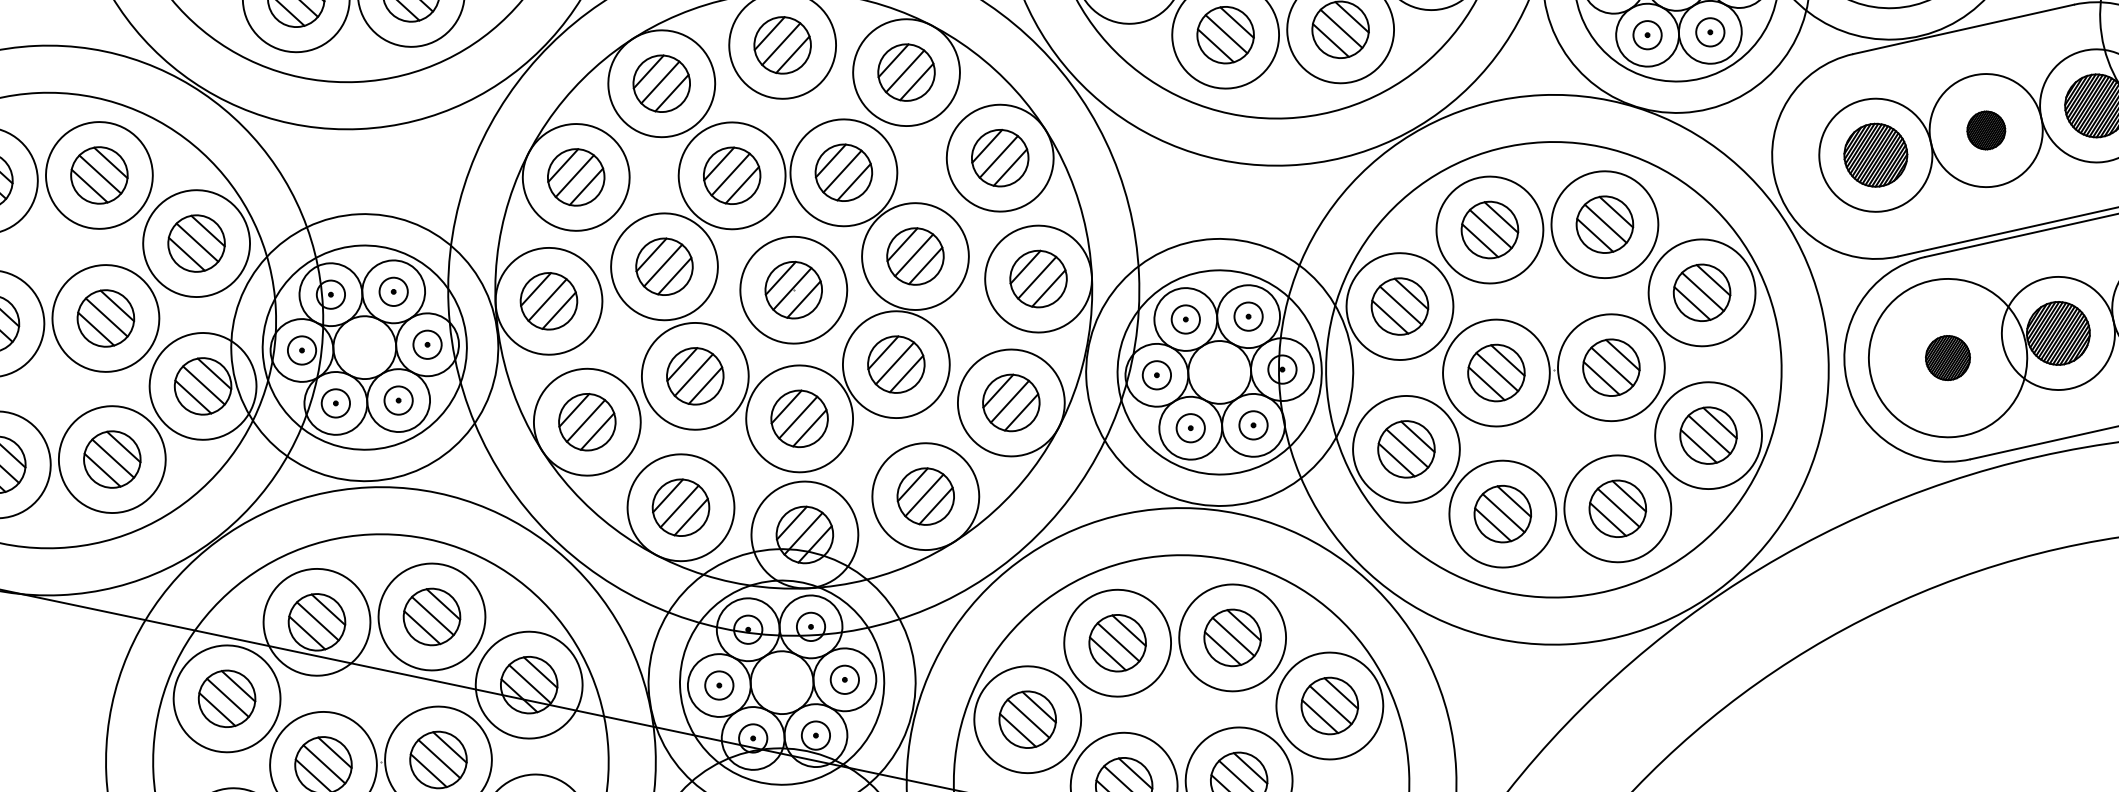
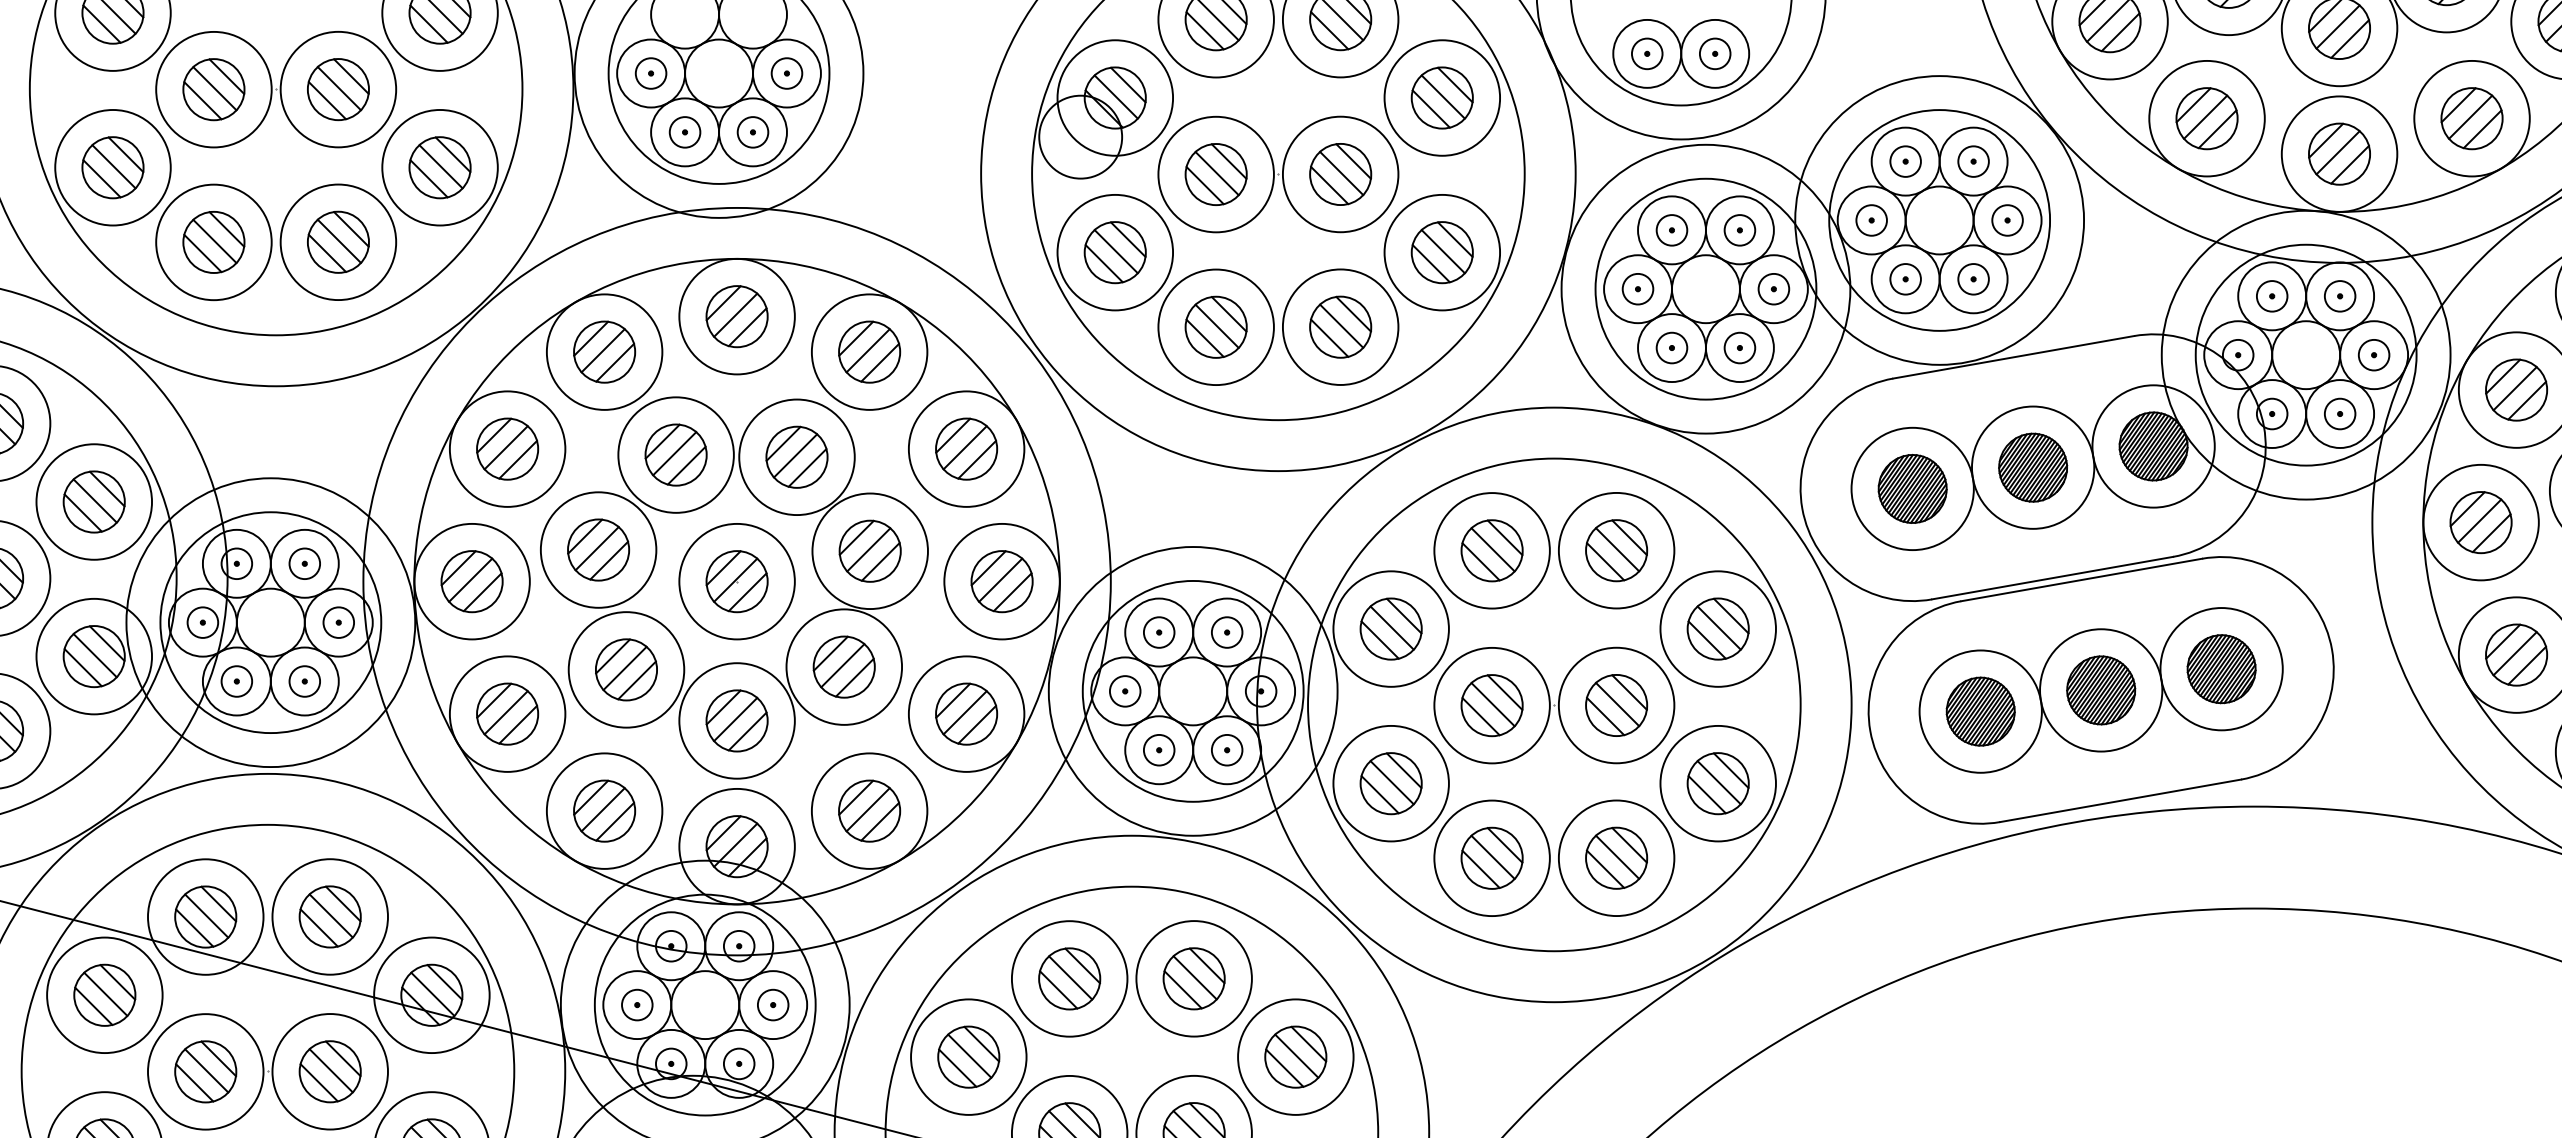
part: (1986, 130) -> (2033, 467), size x1.67
circle: (1947, 357) -> (1980, 711), size x0.71
part: (1947, 357) -> (1980, 711), size x1.43

